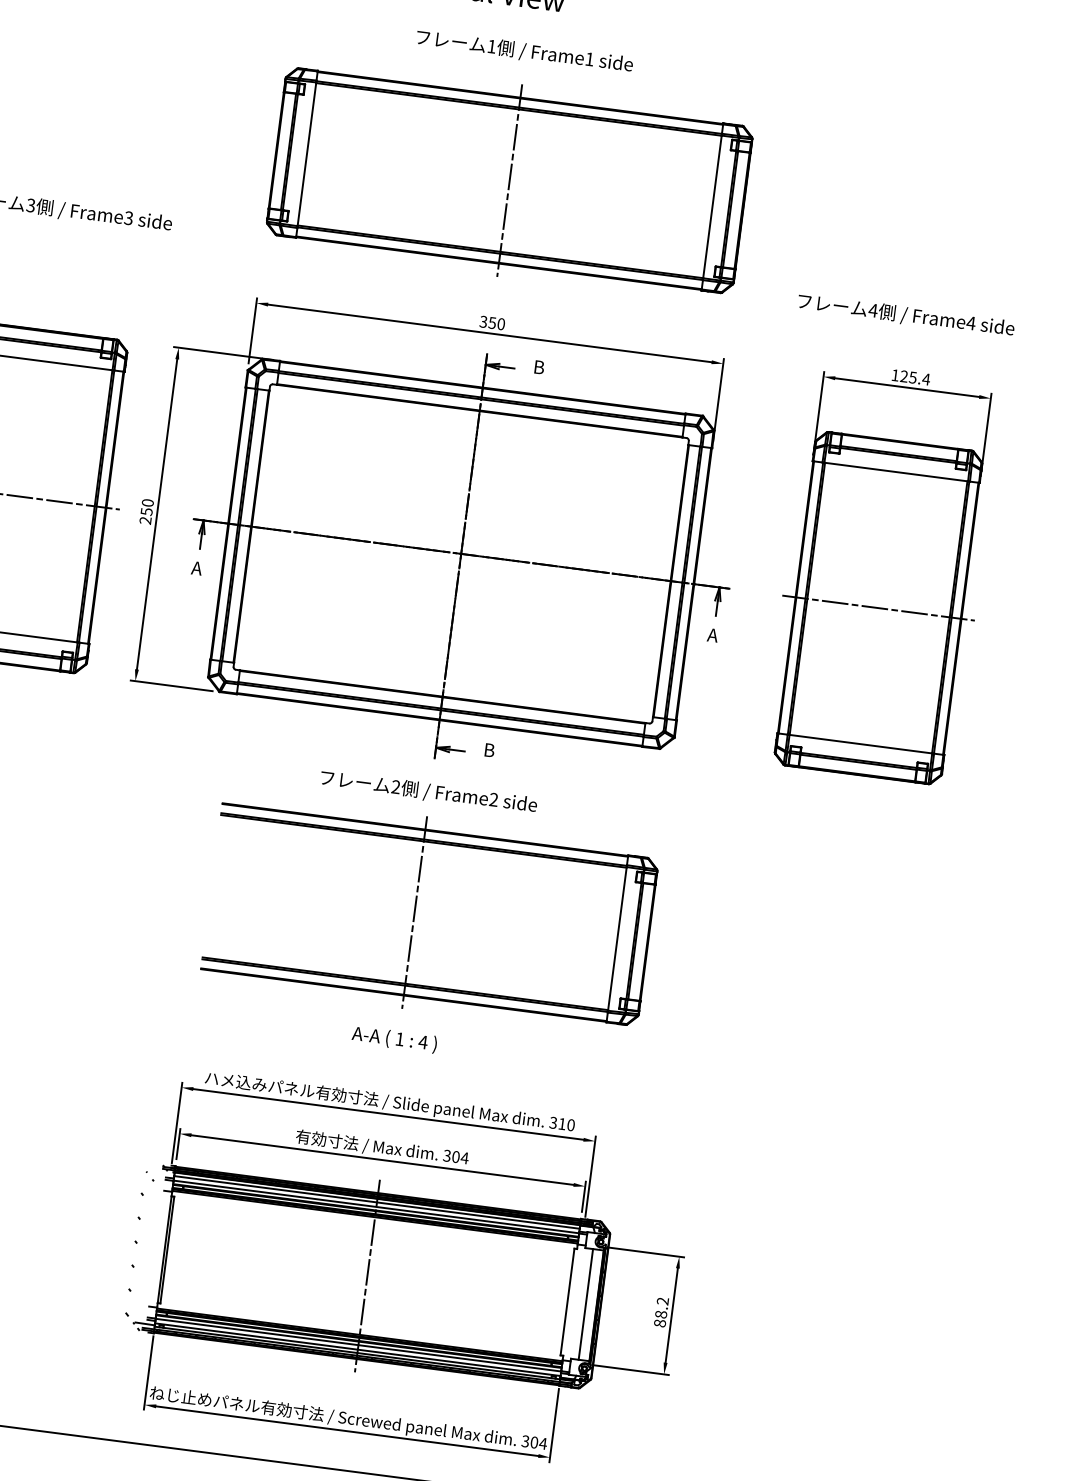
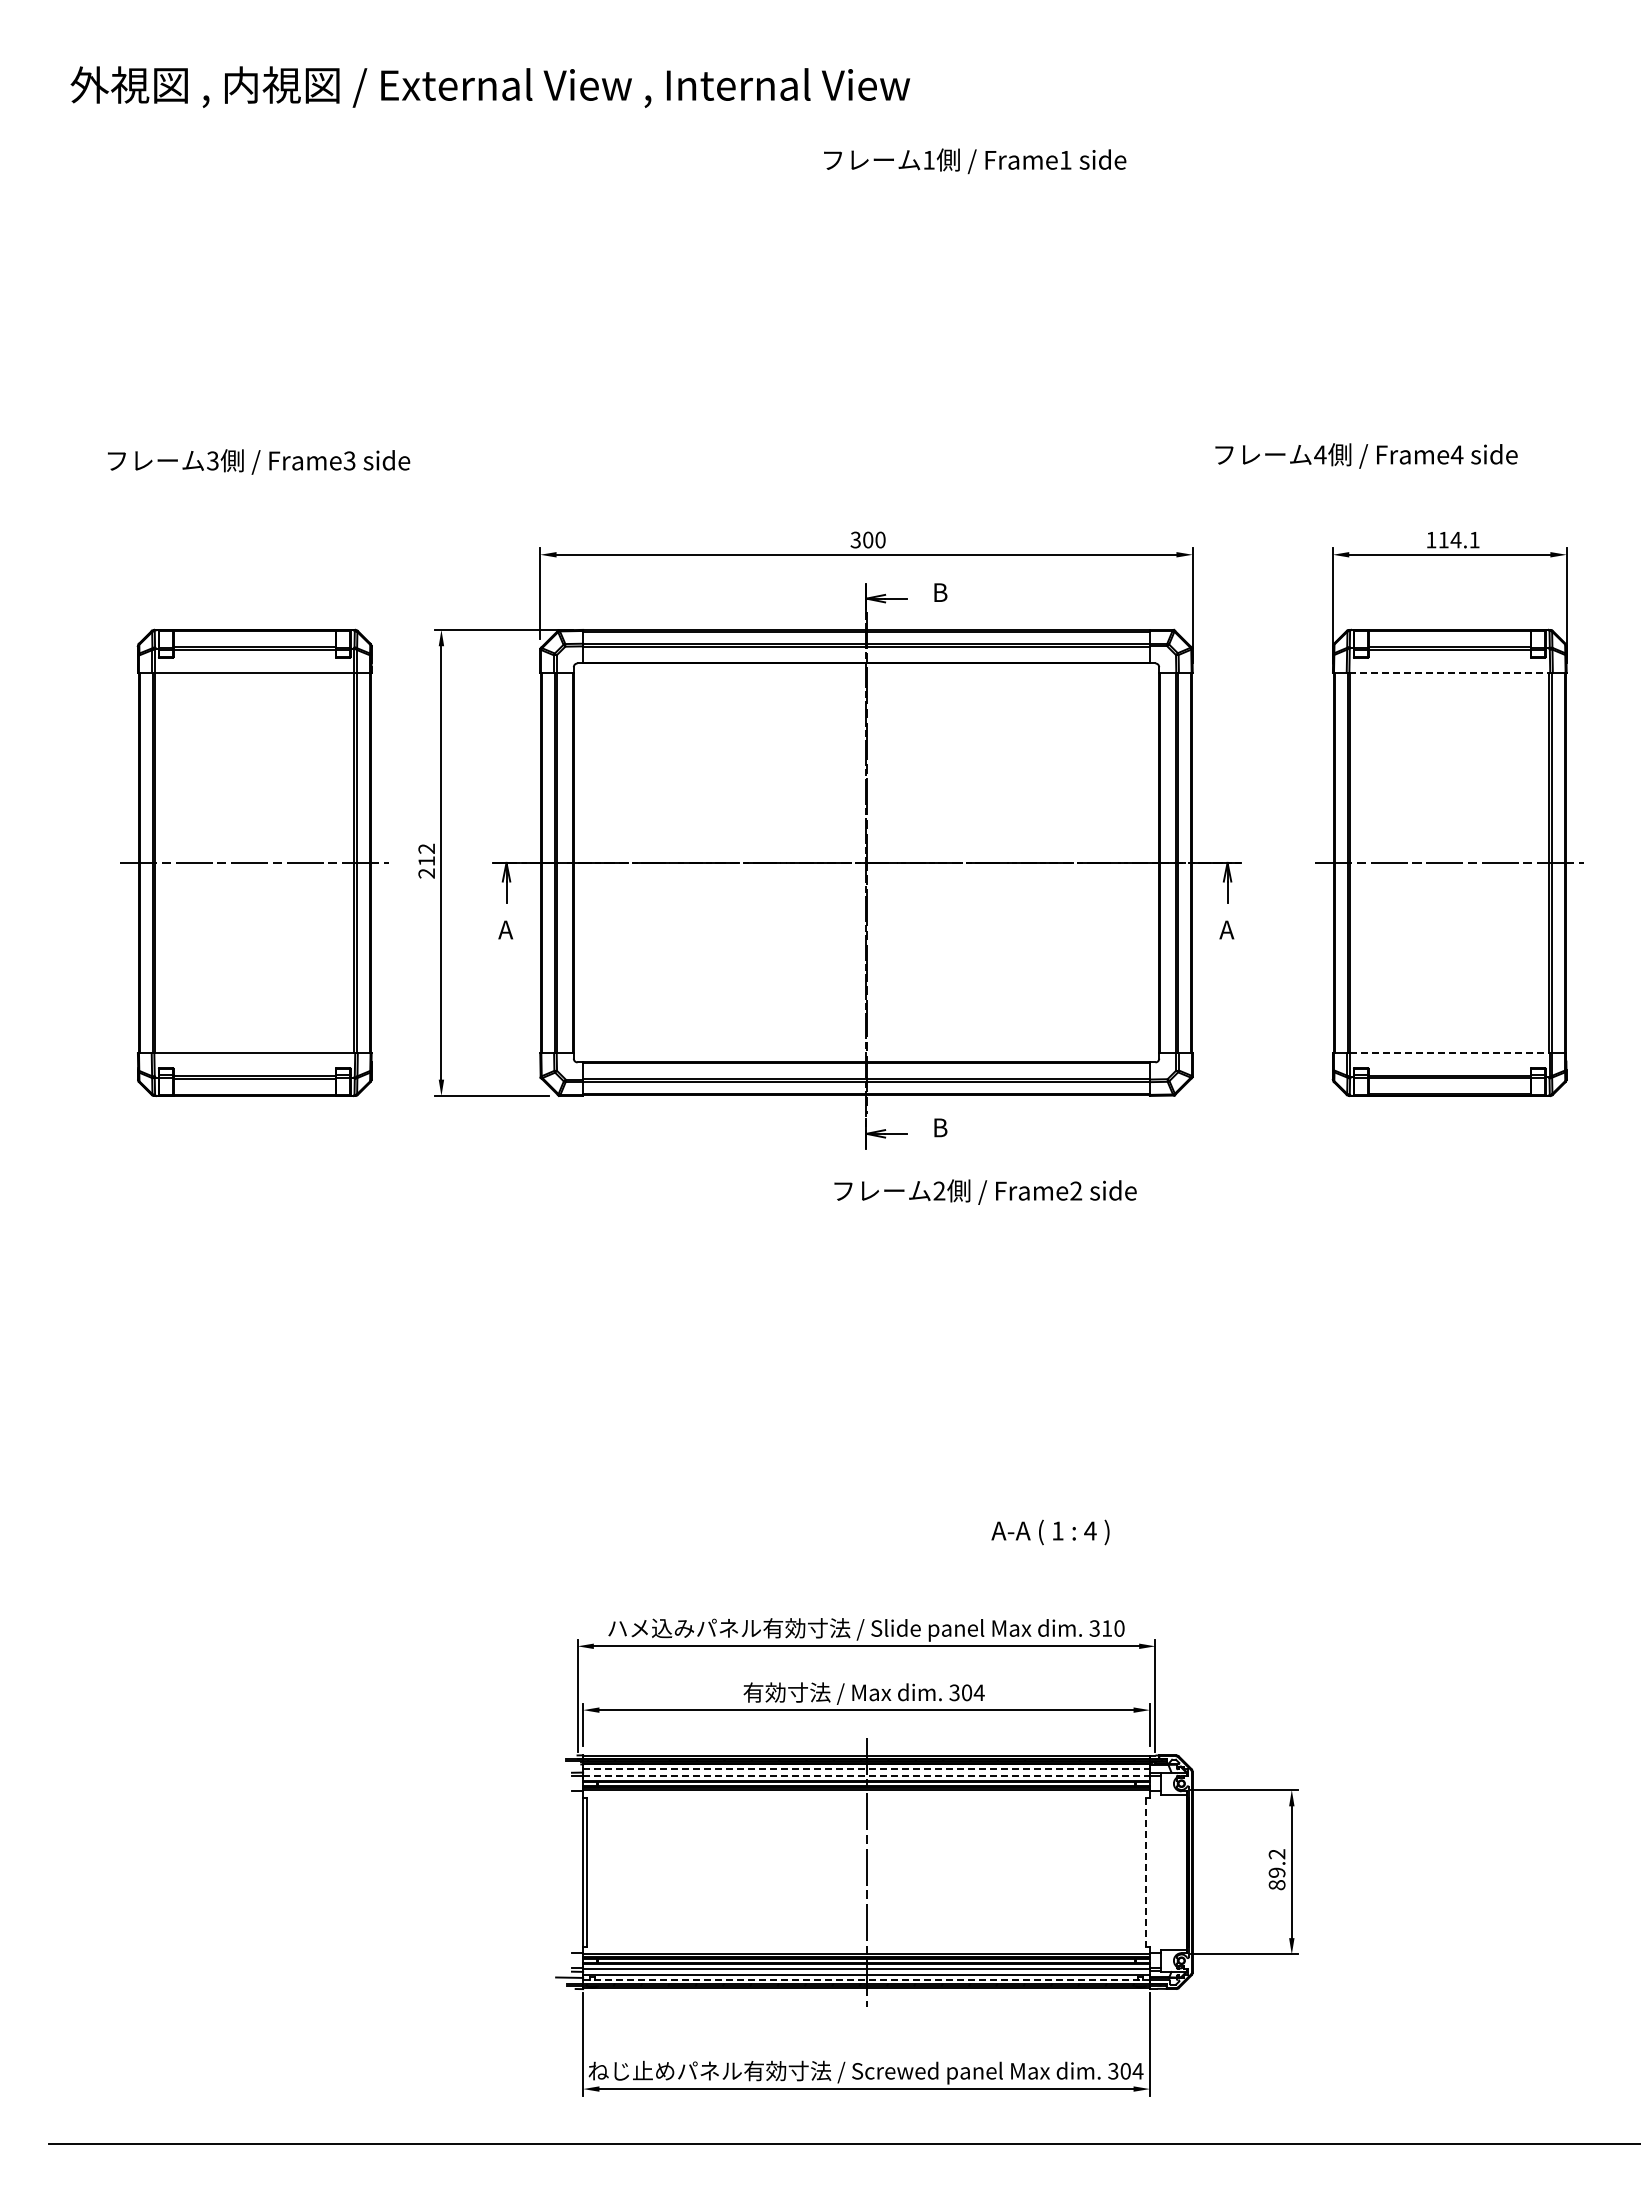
text: (524, 51) -> (975, 161), moved
part: (509, 180) -> (866, 341), removed
text: (906, 315) -> (1366, 455), moved
text: (492, 322) -> (867, 539), 350 -> 300
text: (915, 377) -> (1459, 539), 125.4 -> 114.1
line: (896, 471) -> (1450, 672), solid -> dashed
text: (147, 506) -> (426, 854), 250 -> 212
line: (860, 744) -> (1449, 1053), solid -> dashed
text: (428, 791) -> (985, 1191), moved
part: (415, 912) -> (867, 1364), removed
text: (394, 1039) -> (1050, 1532), moved
line: (377, 1202) -> (867, 1769), solid -> dashed
line: (377, 1206) -> (867, 1775), solid -> dashed
hatch: (145, 1247) -> (556, 1872), removed
line: (567, 1302) -> (1146, 1872), solid -> dashed
line: (585, 1303) -> (1171, 1871), removed
hatch: (590, 1305) -> (1178, 1873), removed
text: (660, 1314) -> (1276, 1872), 88.2 -> 89.2
line: (358, 1352) -> (867, 1979), solid -> dashed

